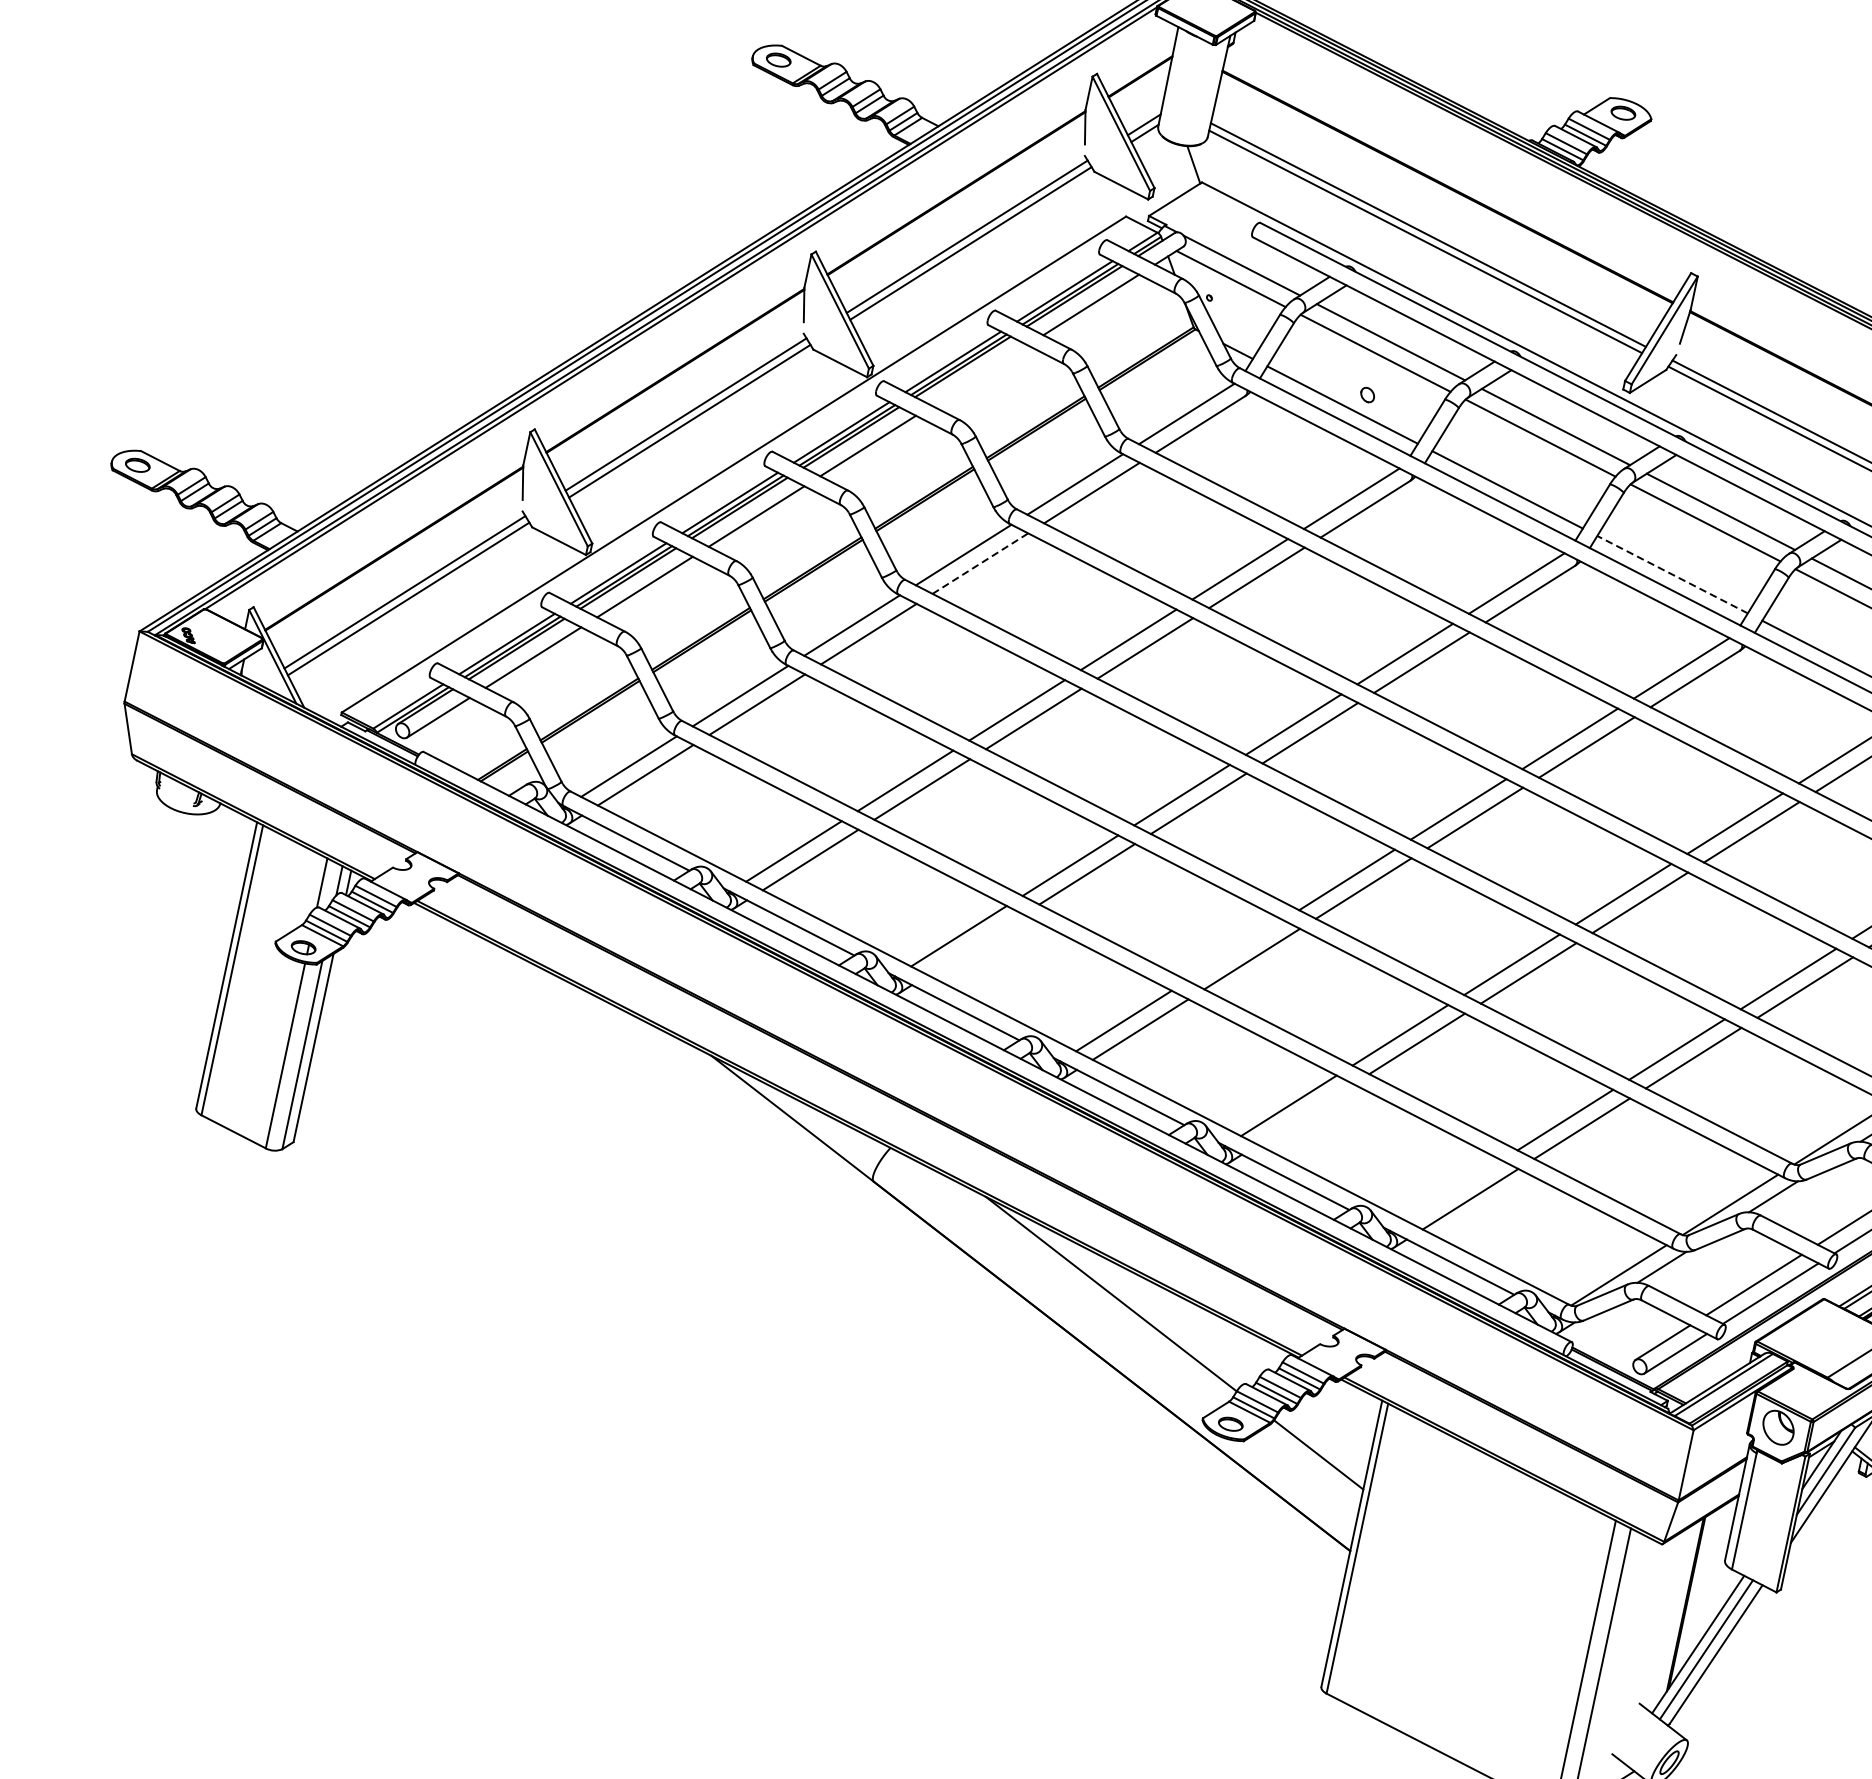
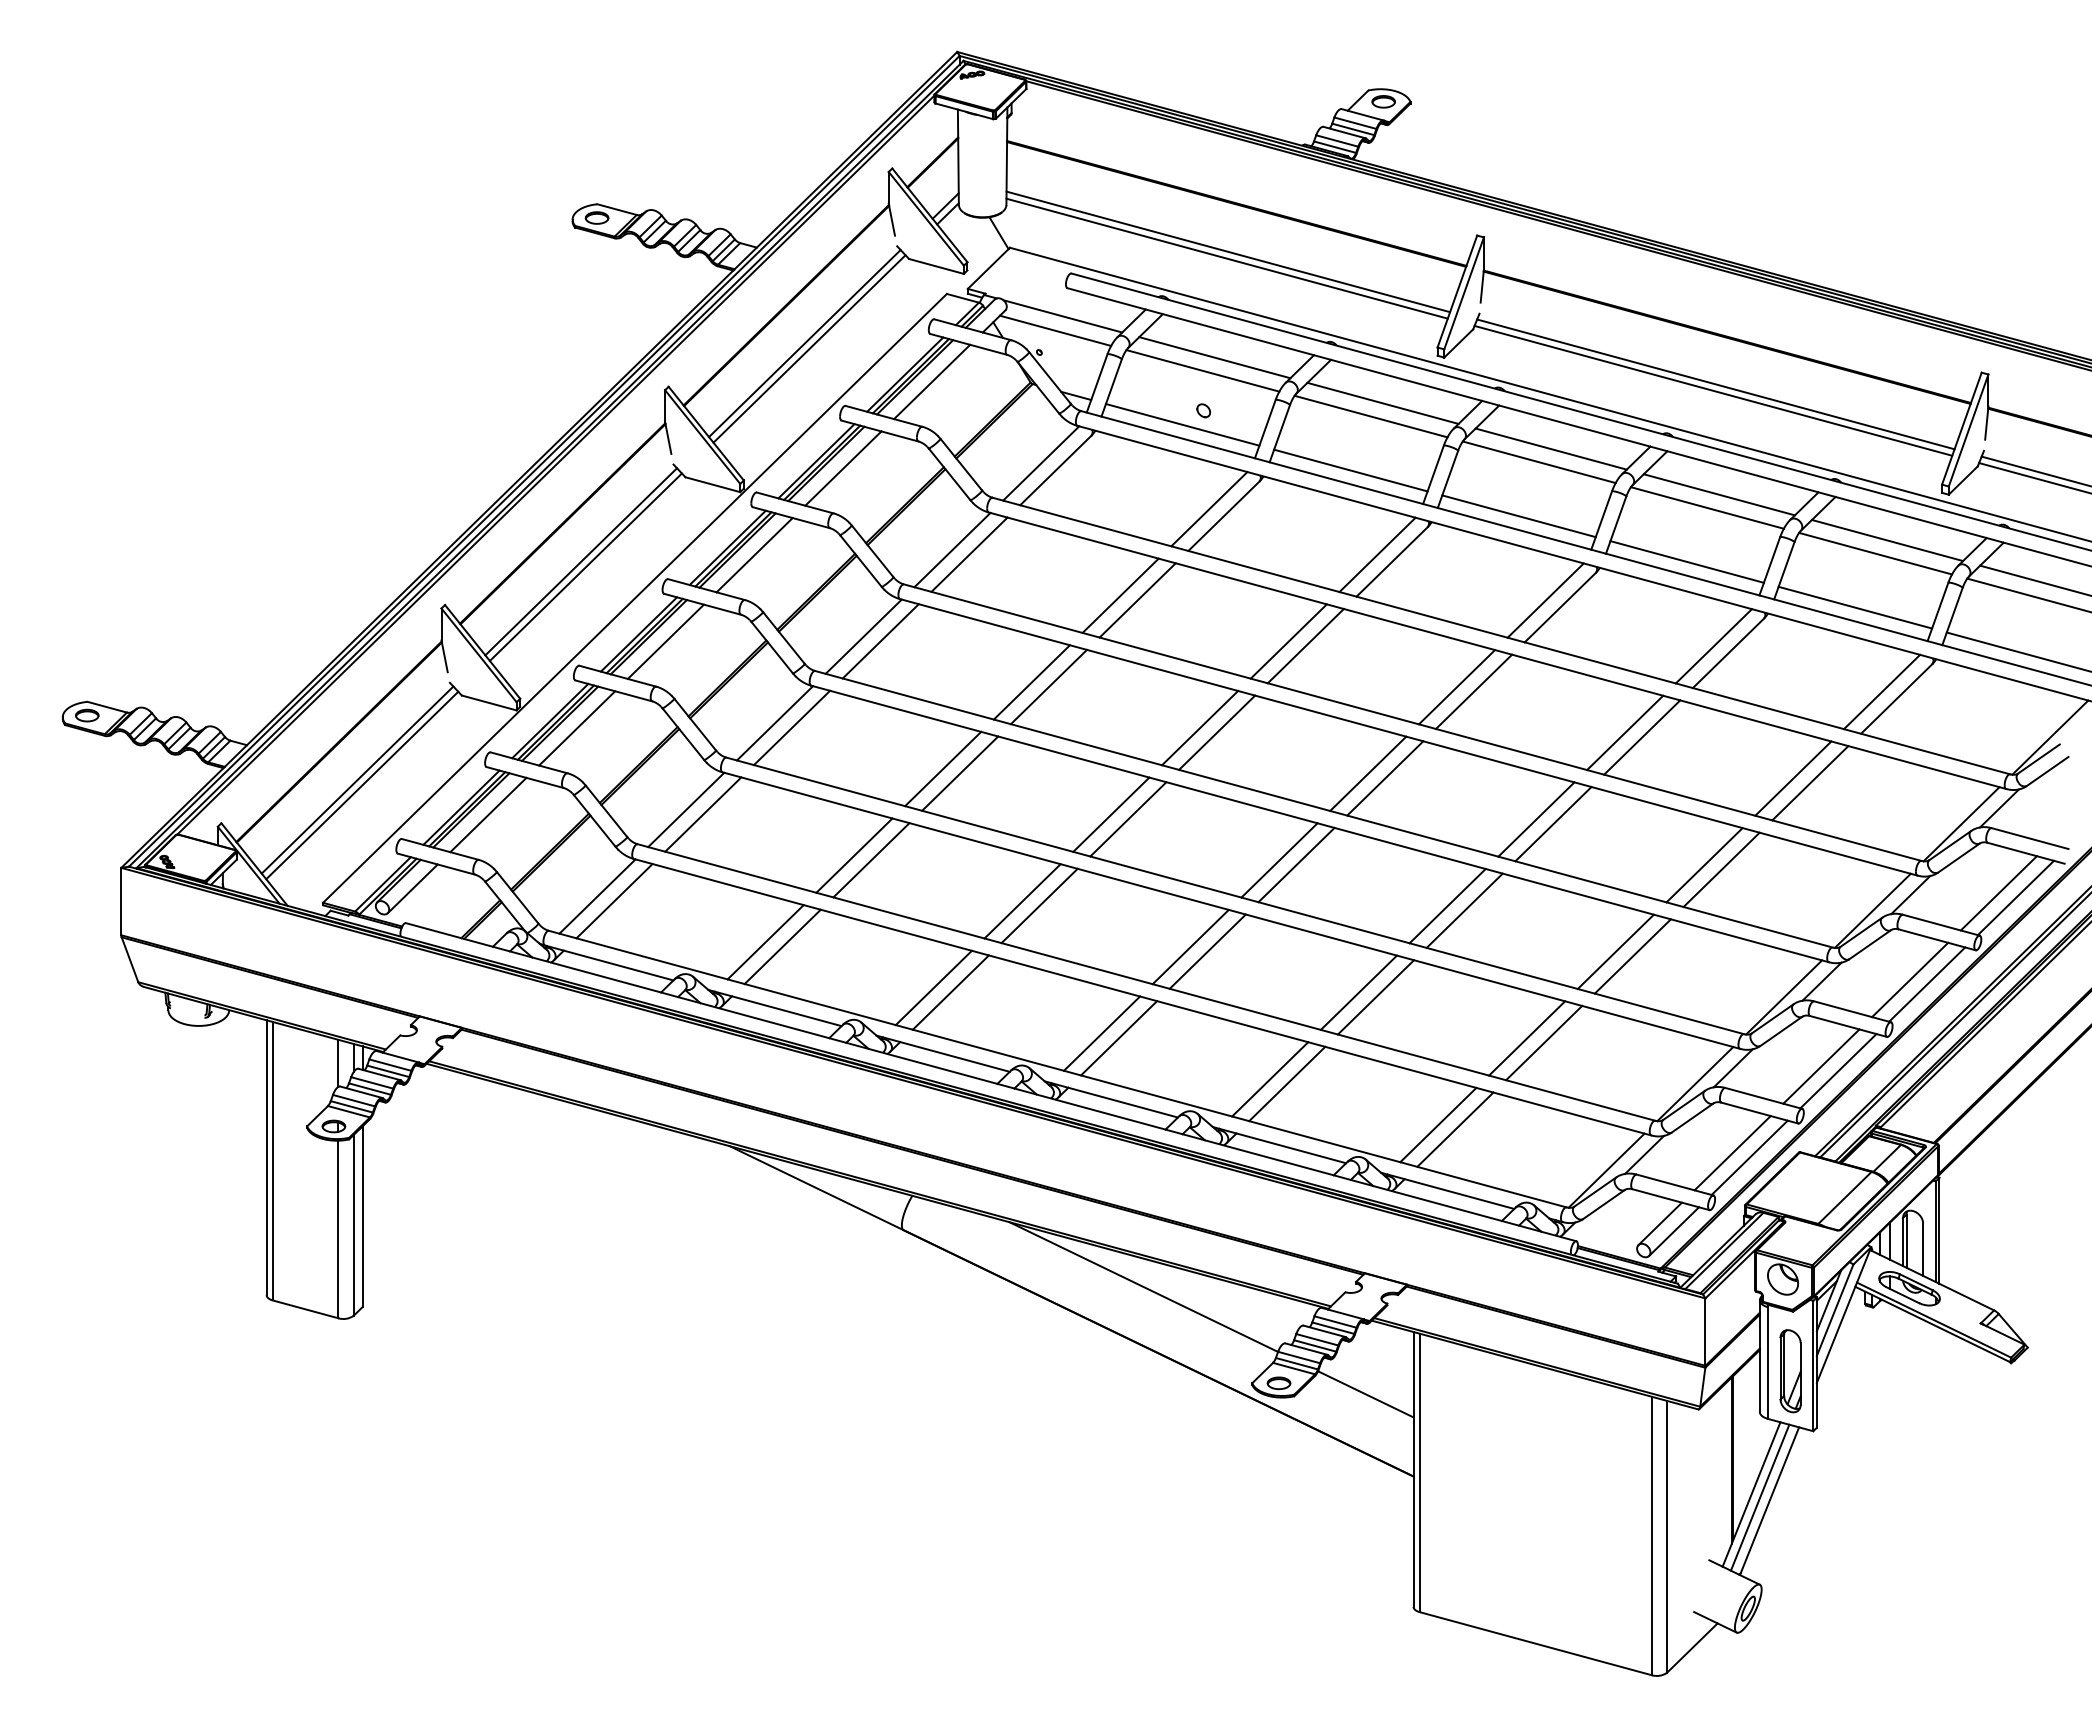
line: (979, 375) -> (843, 468), added
line: (981, 562) -> (881, 640), dashed -> solid
line: (1673, 575) -> (1519, 516), dashed -> solid
line: (975, 944) -> (950, 992), added
line: (1235, 949) -> (1190, 946), added
line: (1306, 1113) -> (1287, 1083), added
line: (1454, 1190) -> (1438, 1124), added
part: (1765, 1525) -> (1790, 1371), added

